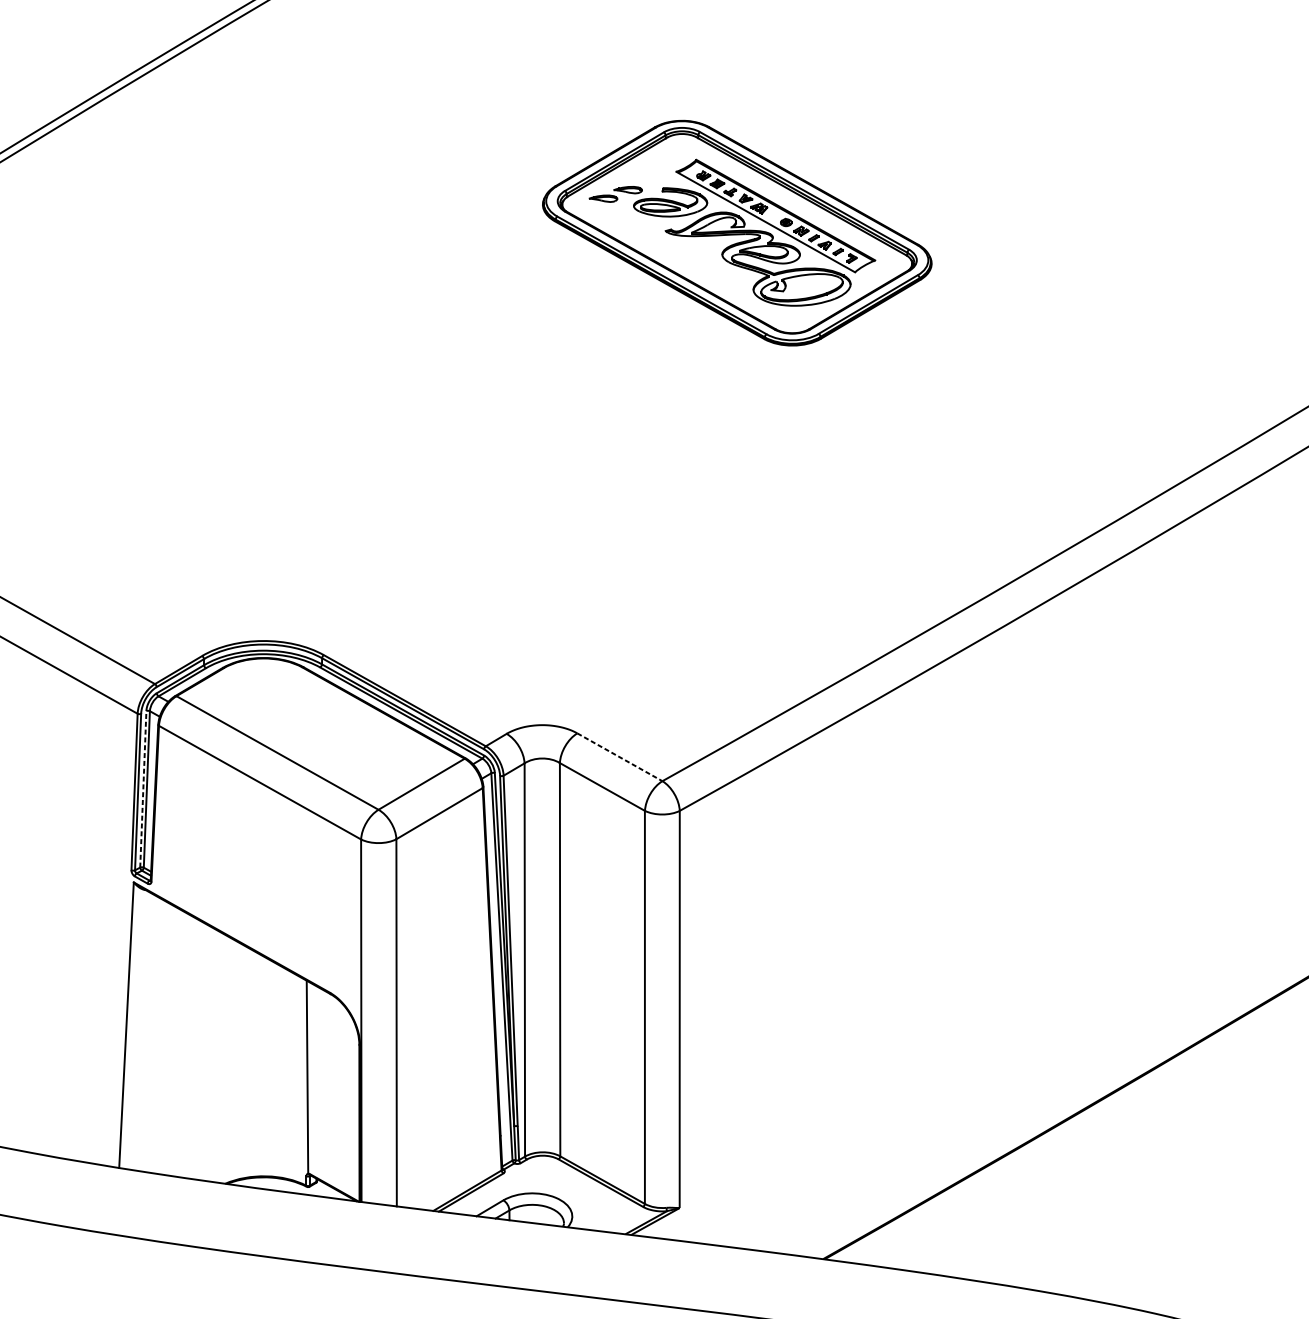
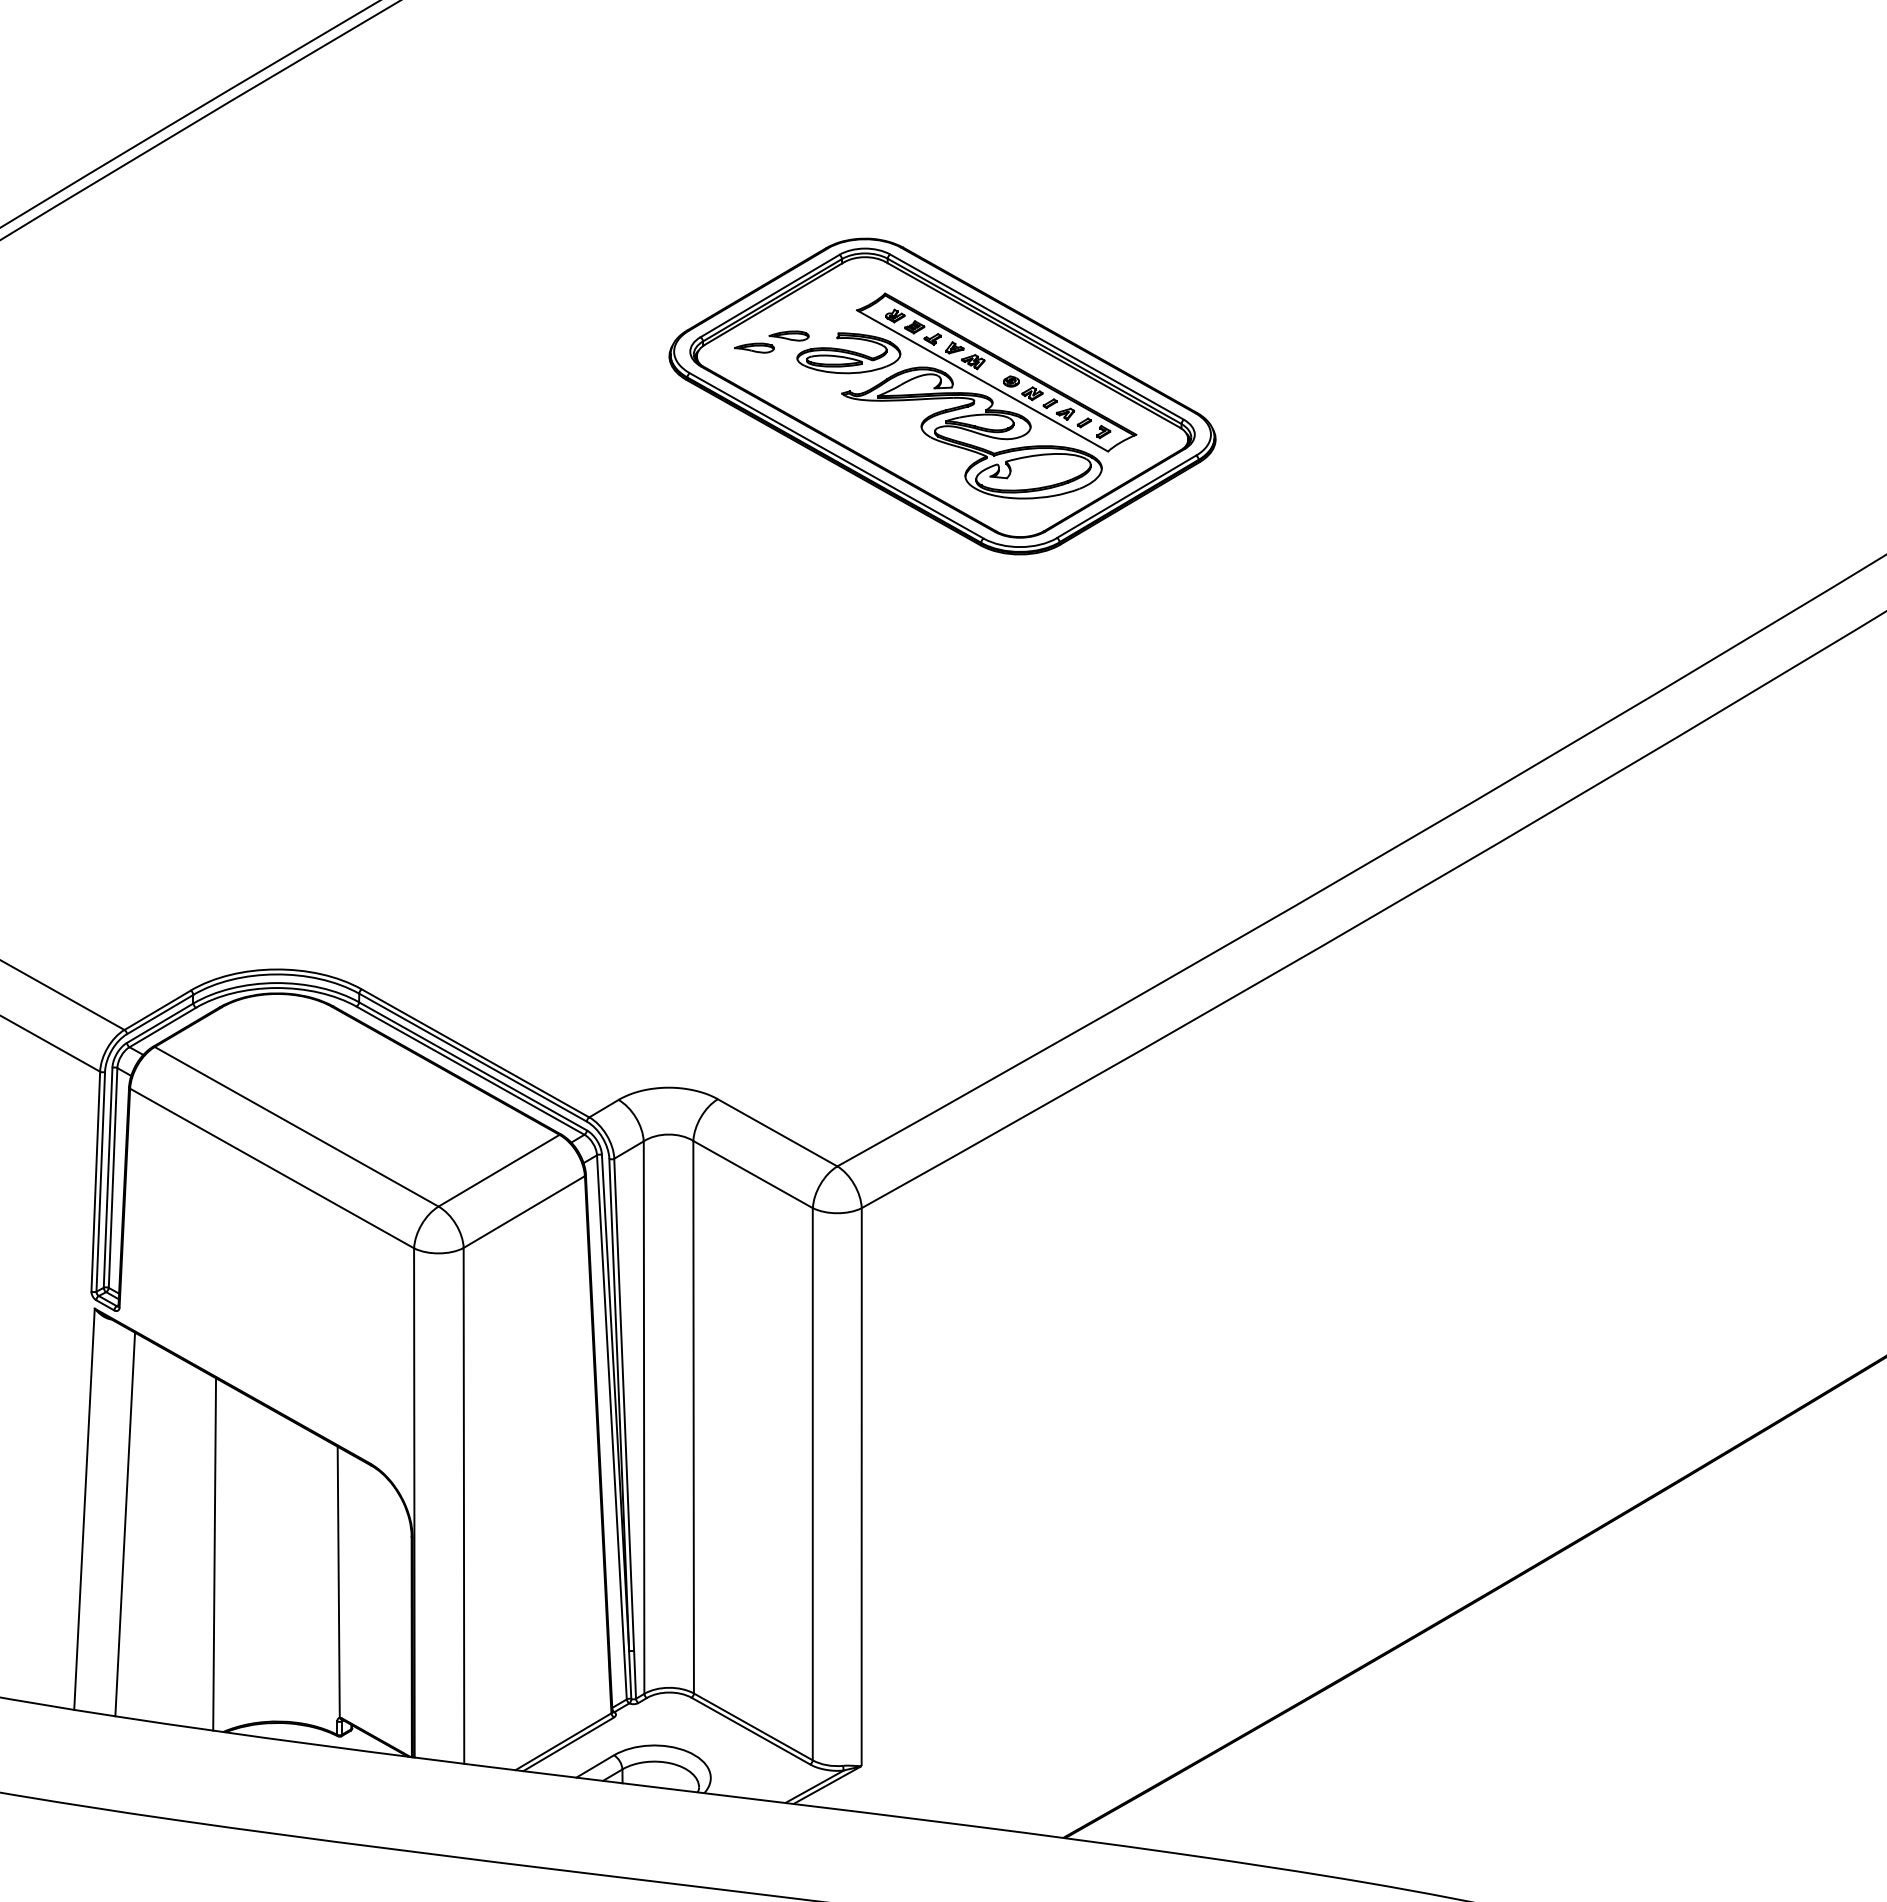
line: (619, 757) -> (777, 1132), dashed -> solid
line: (143, 789) -> (108, 1177), dashed -> solid
line: (155, 1036) -> (125, 1524), added
line: (219, 1057) -> (214, 1554), added

